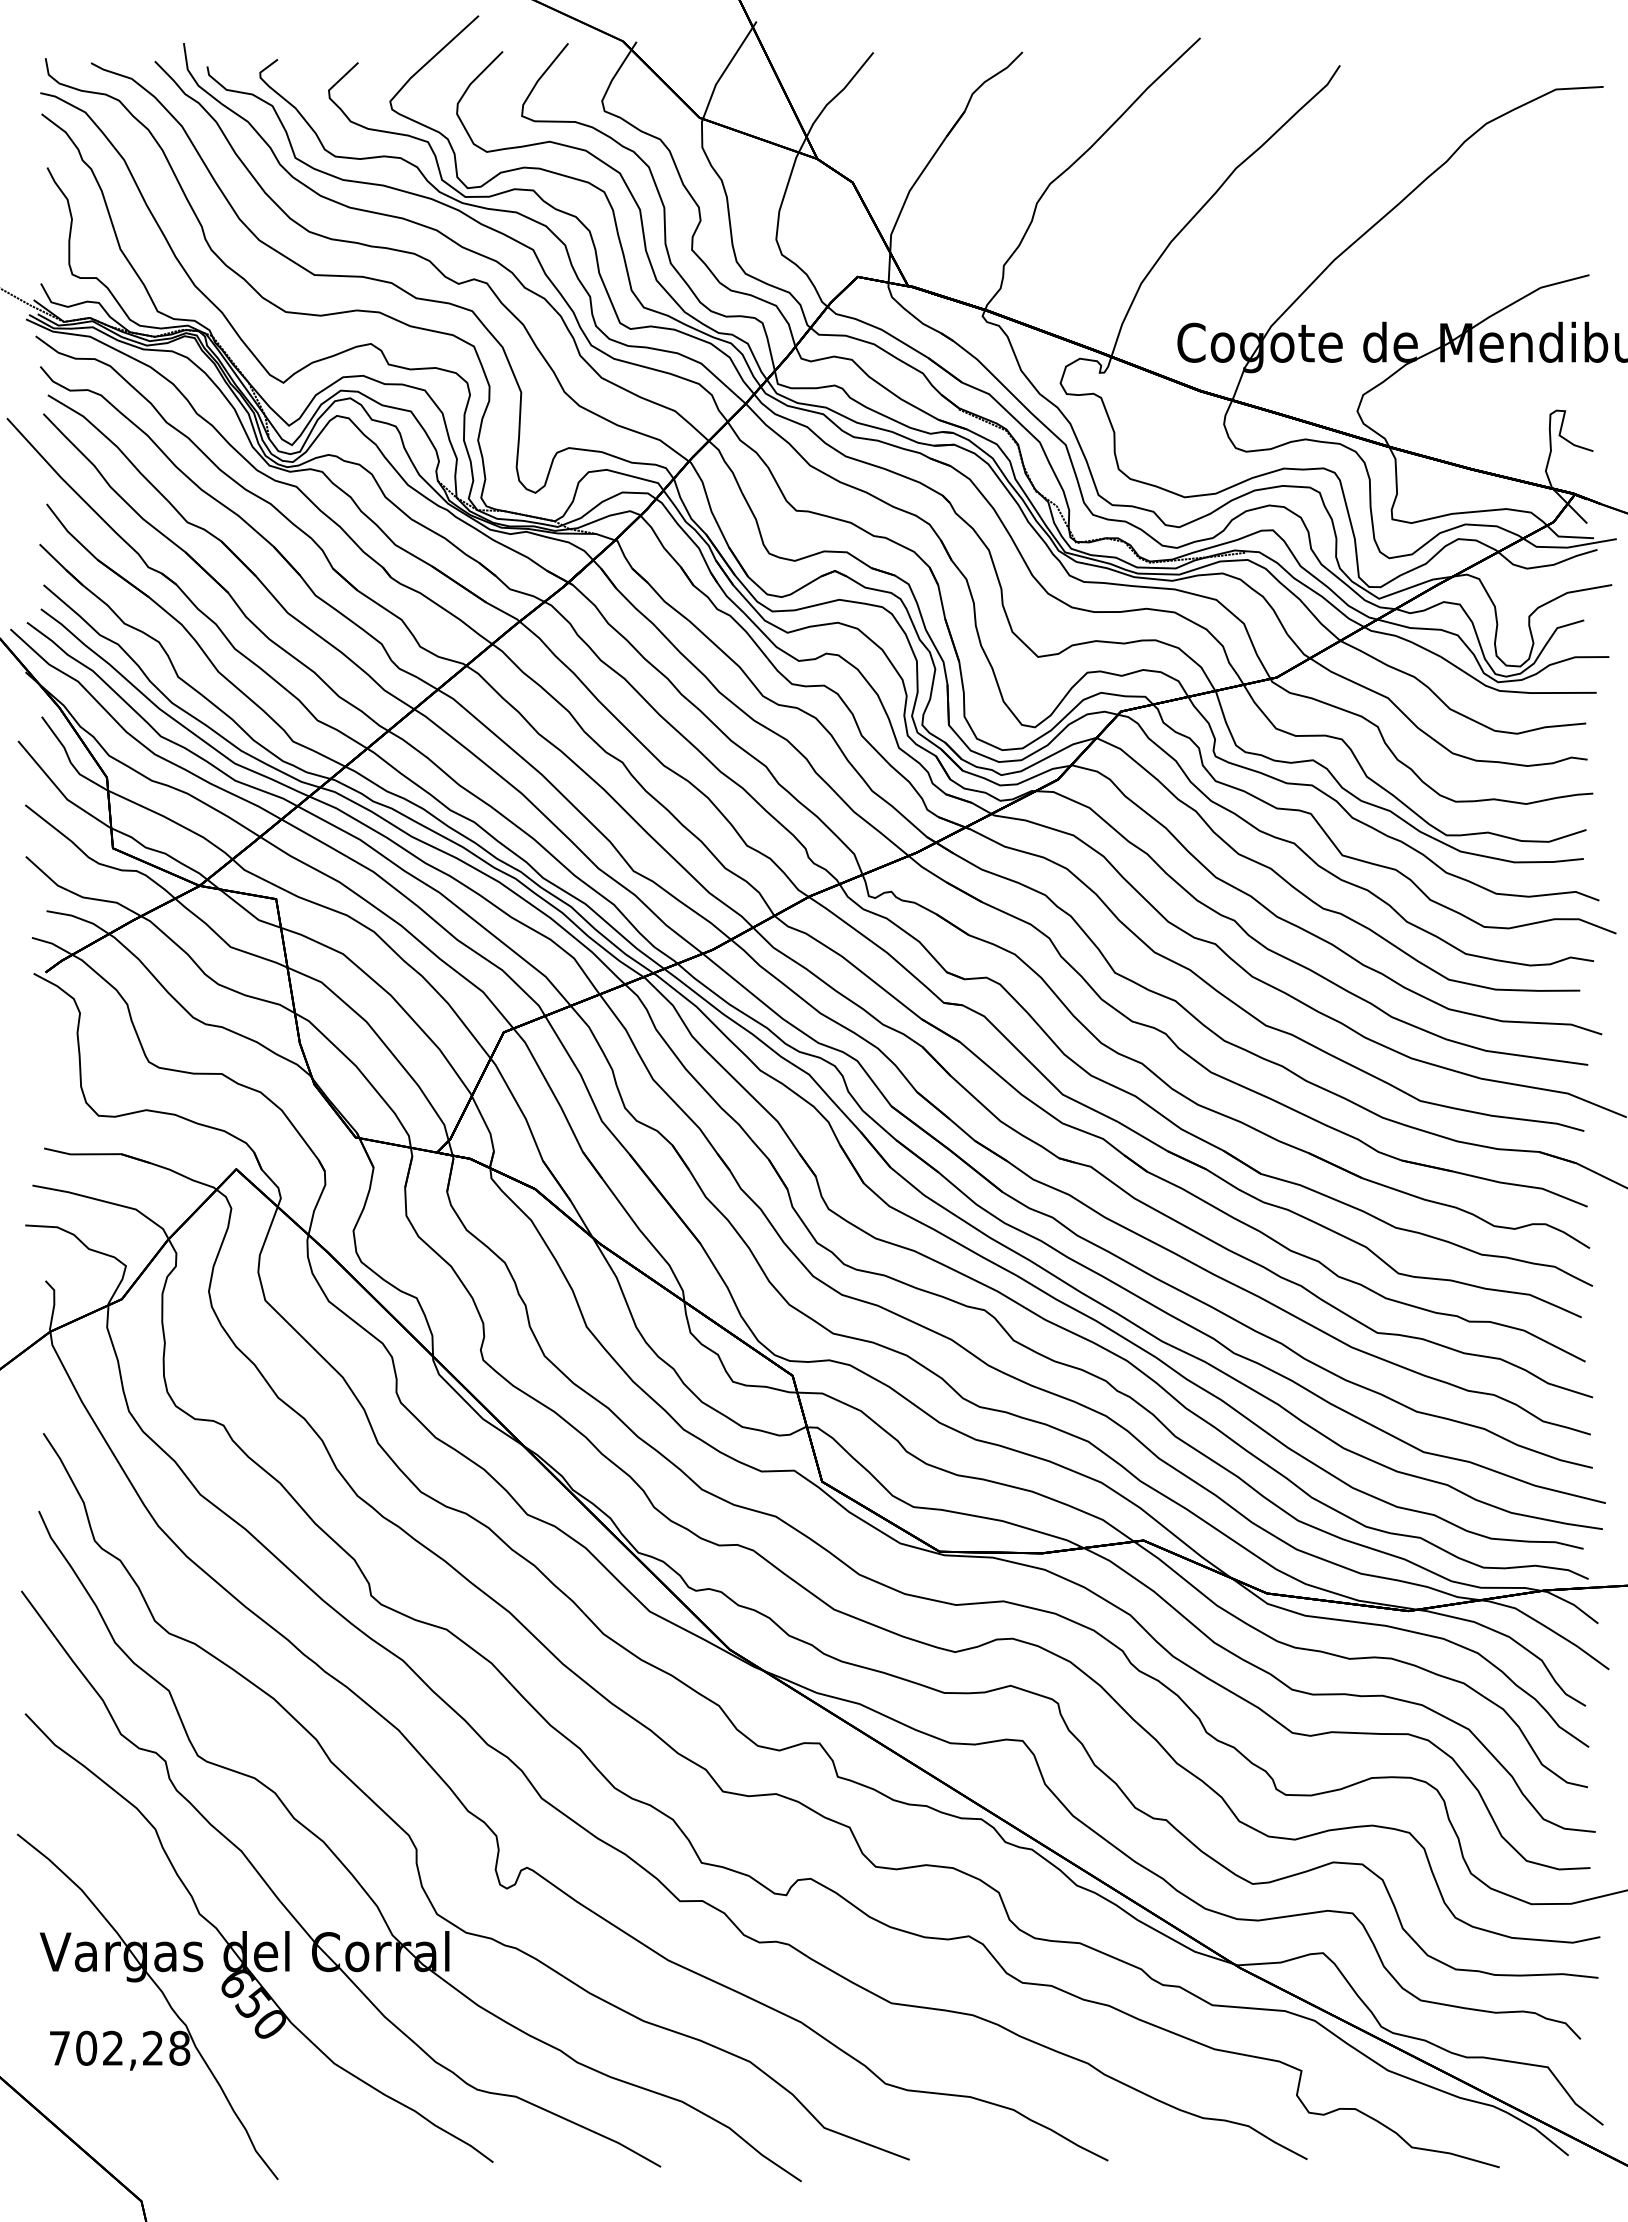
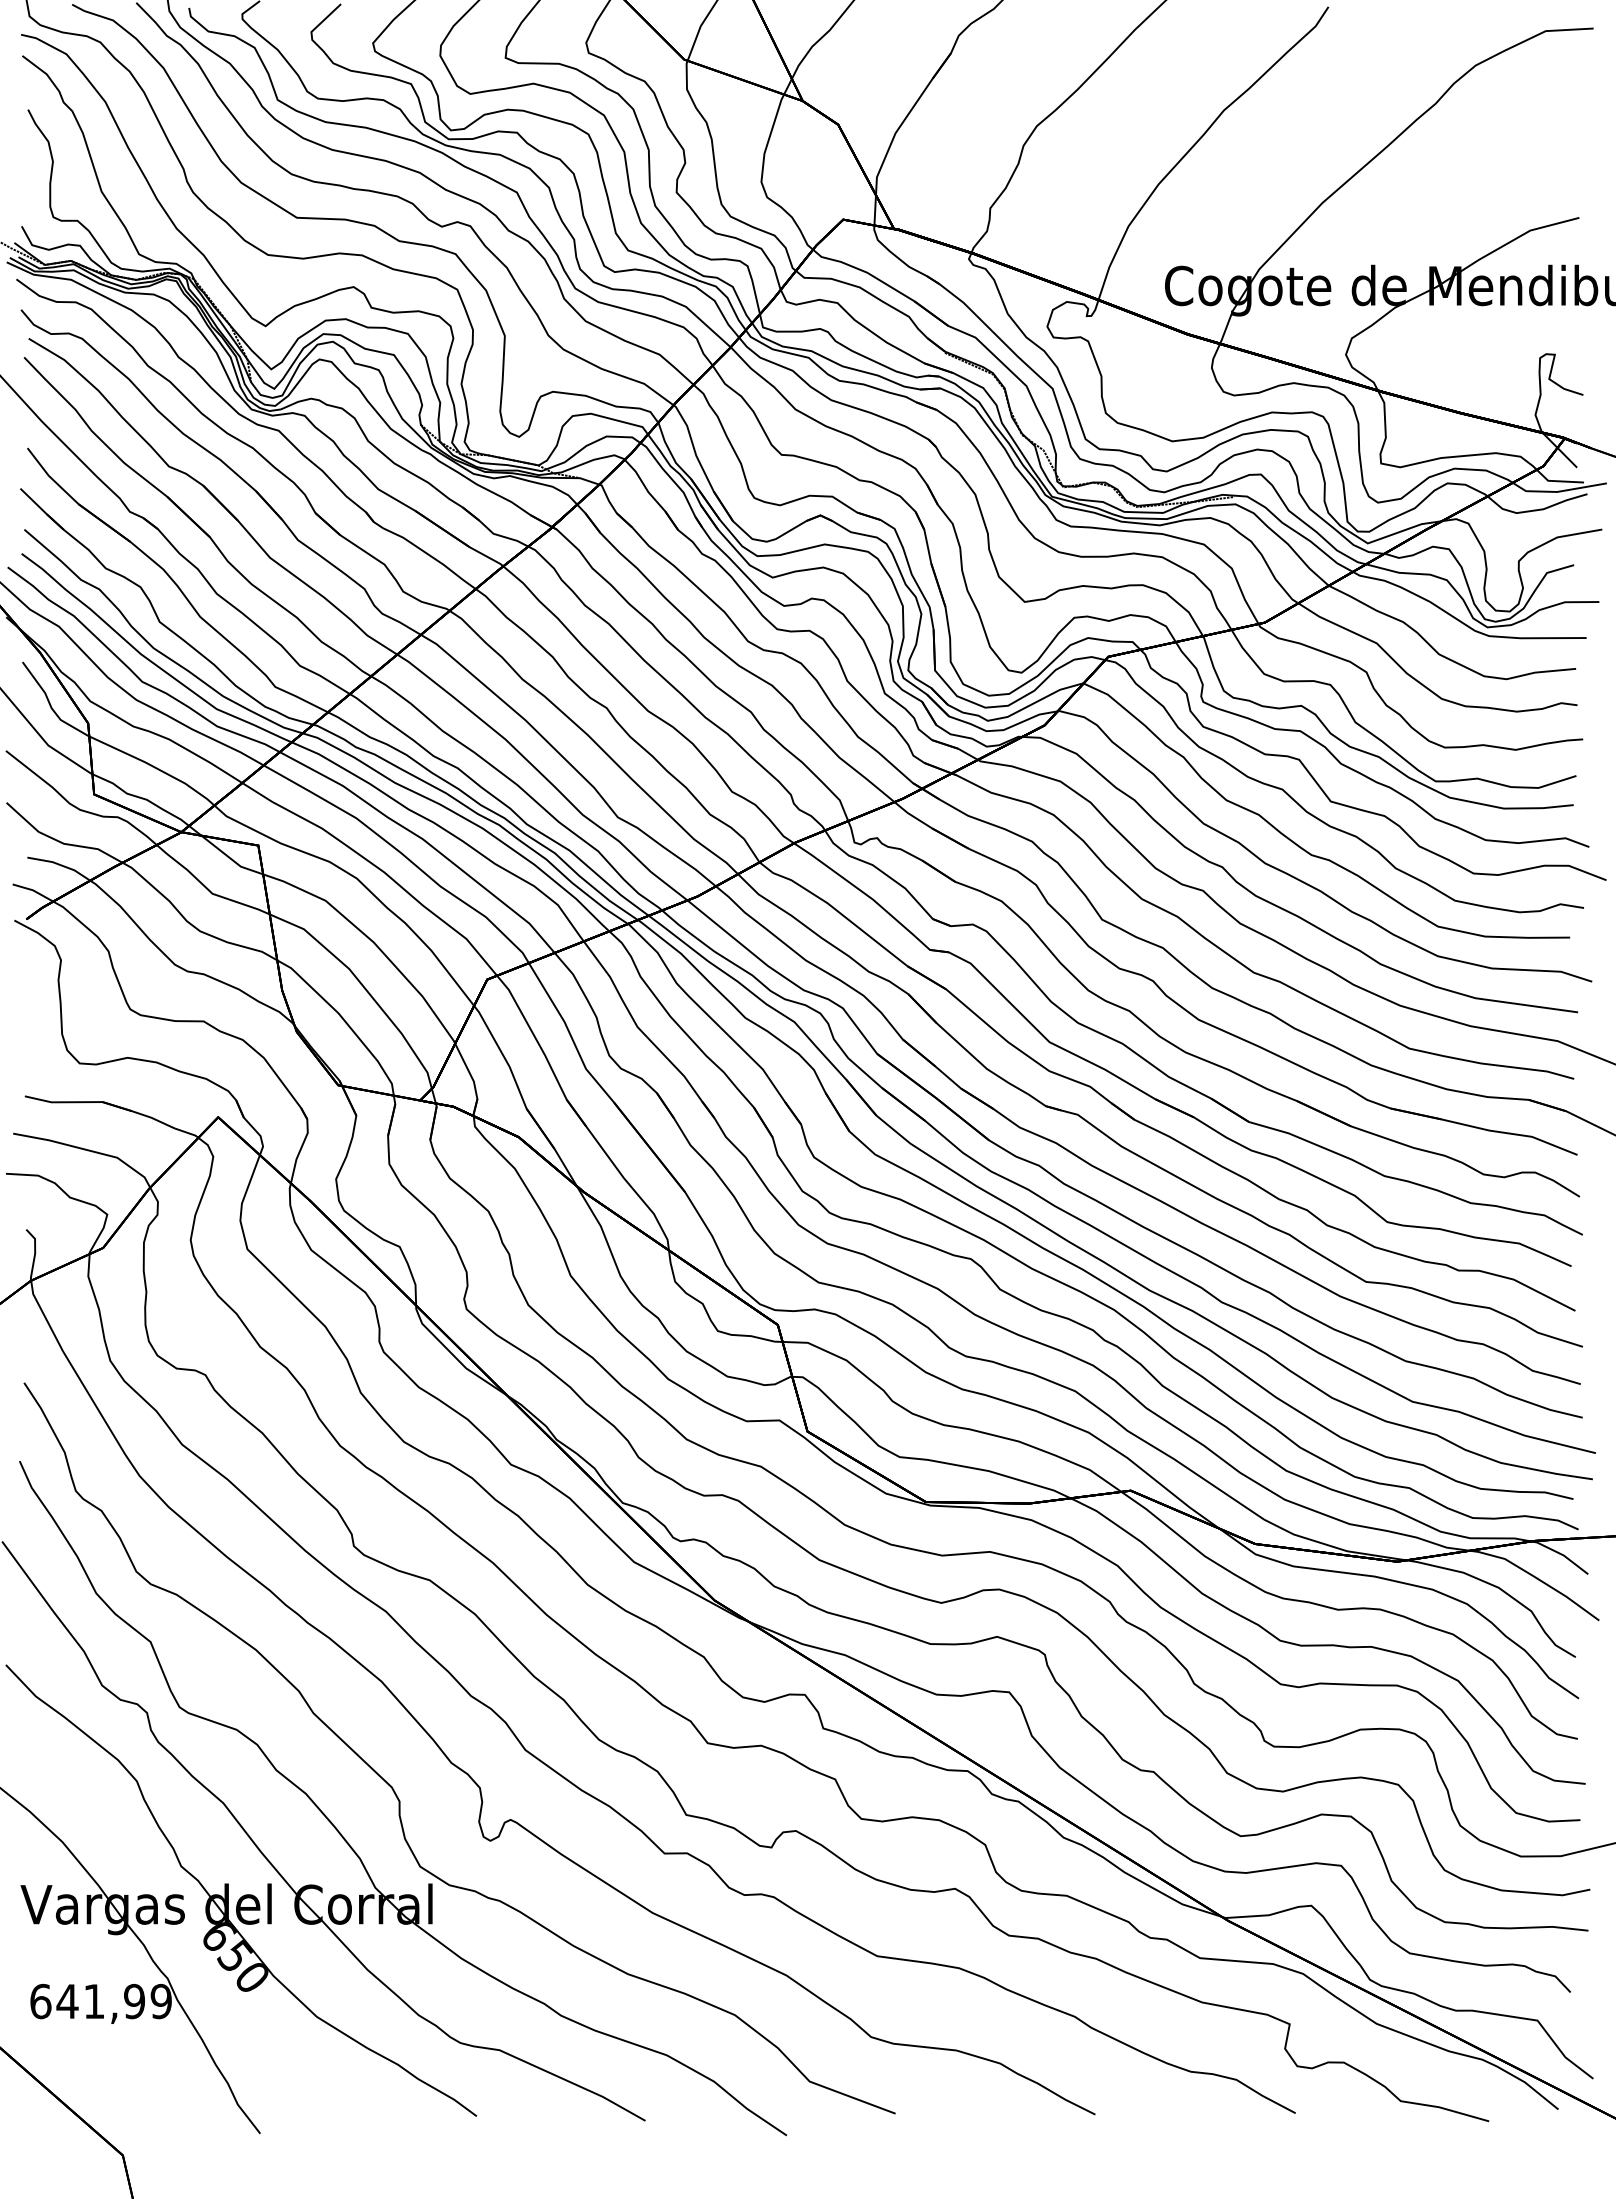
text: (119, 2047) -> (100, 2000), 702,28 -> 641,99

